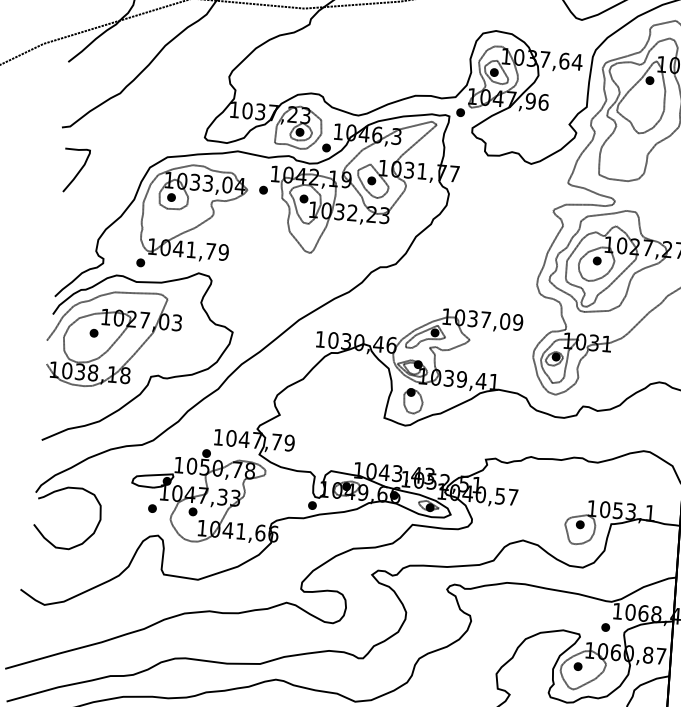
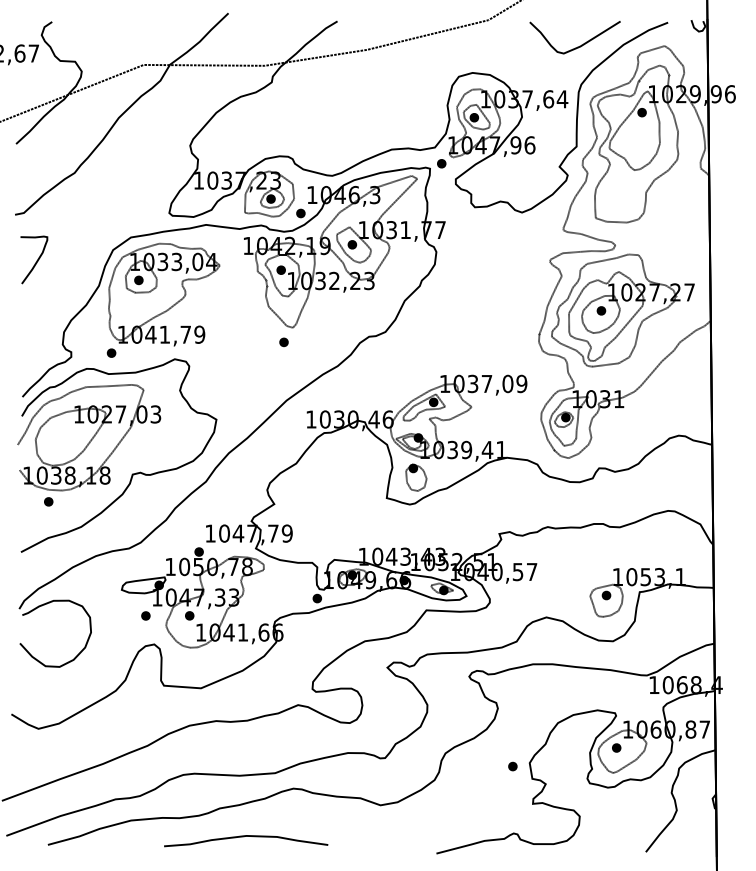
part: (263, 190) -> (283, 342), moved
part: (93, 332) -> (48, 501), moved
part: (605, 627) -> (512, 766), moved

